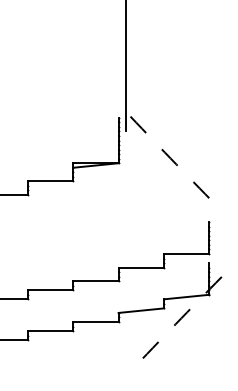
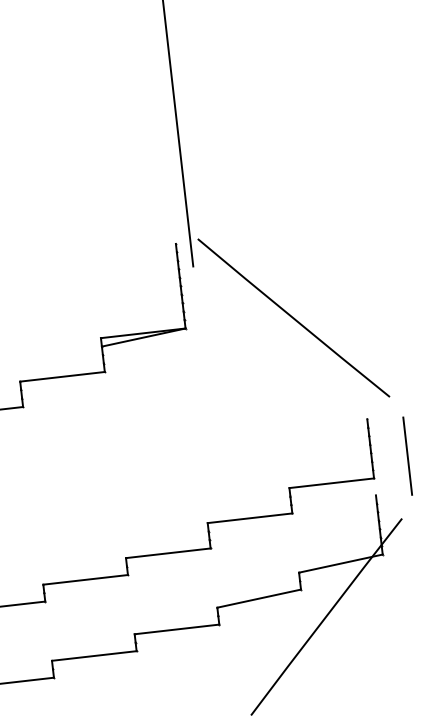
arc: (176, 164) -> (293, 318), dashed -> solid
line: (228, 243) -> (407, 454), added
arc: (175, 324) -> (325, 617), dashed -> solid

